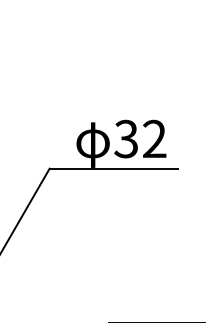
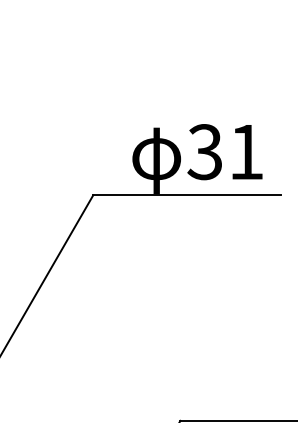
text: (154, 138) -> (246, 151), 32 -> 31

